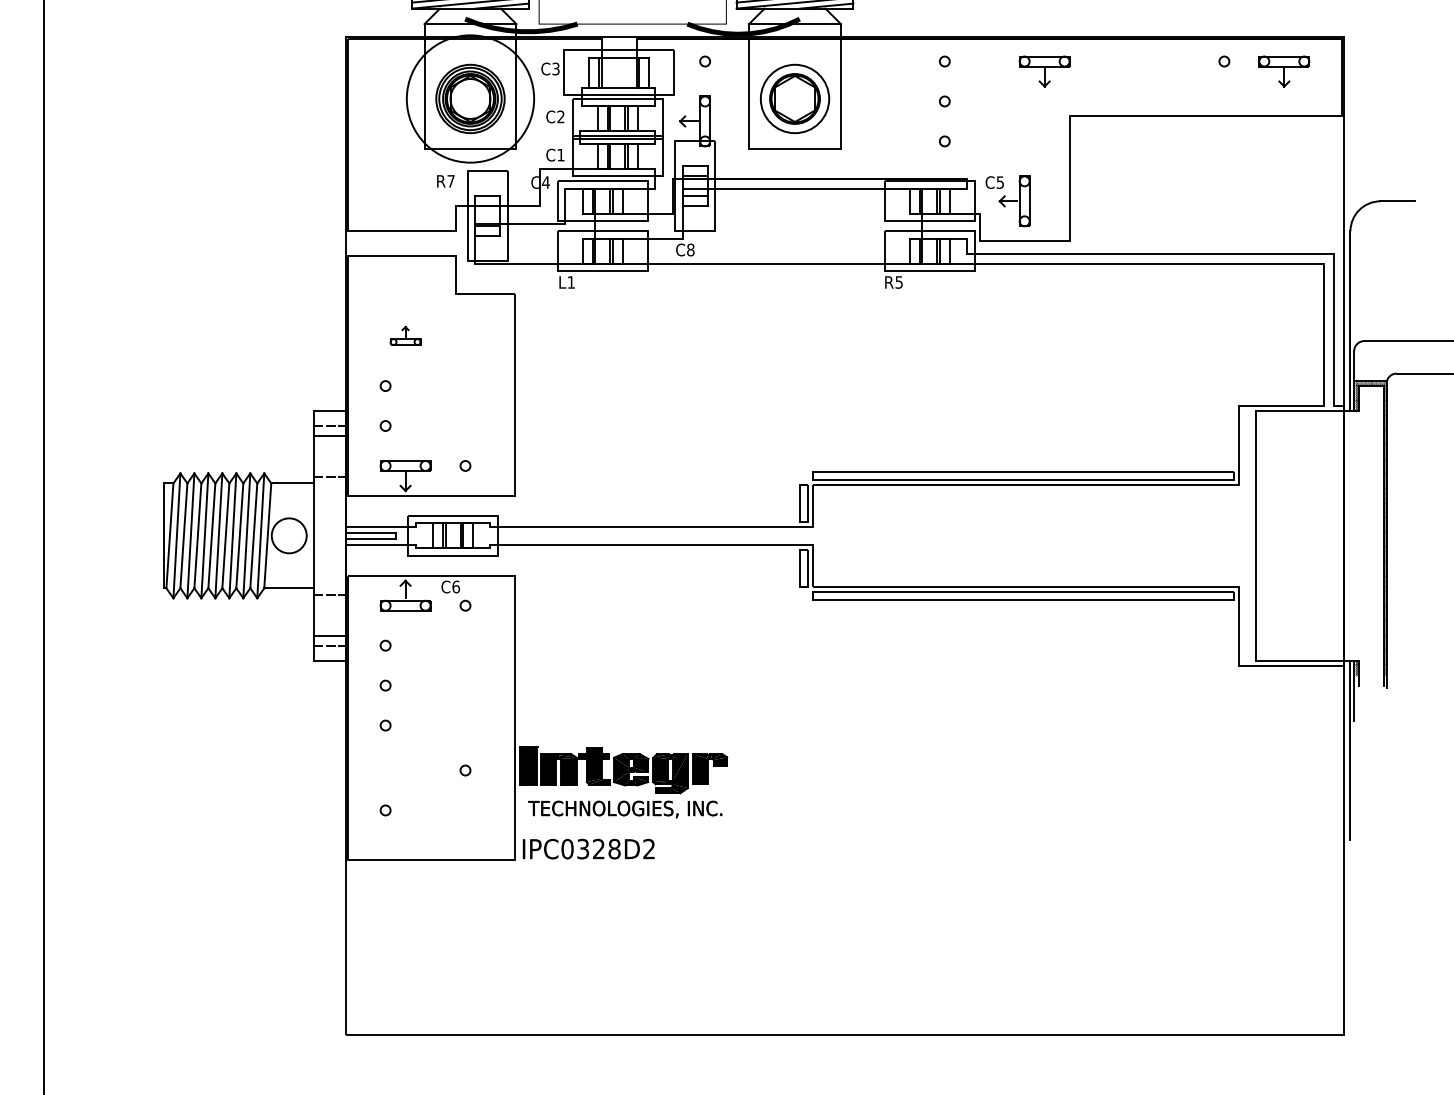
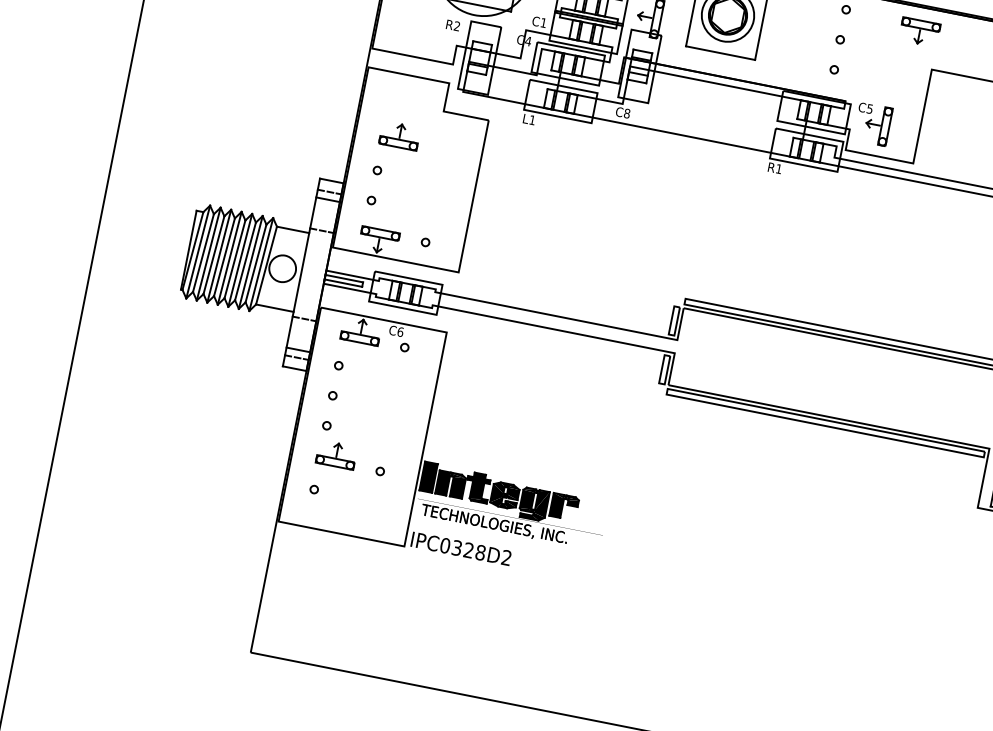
text: (450, 181) -> (456, 26), R7 -> R2
text: (898, 282) -> (778, 168), R5 -> R1
part: (405, 335) -> (399, 135), size x1.67
part: (405, 760) -> (336, 455), added

